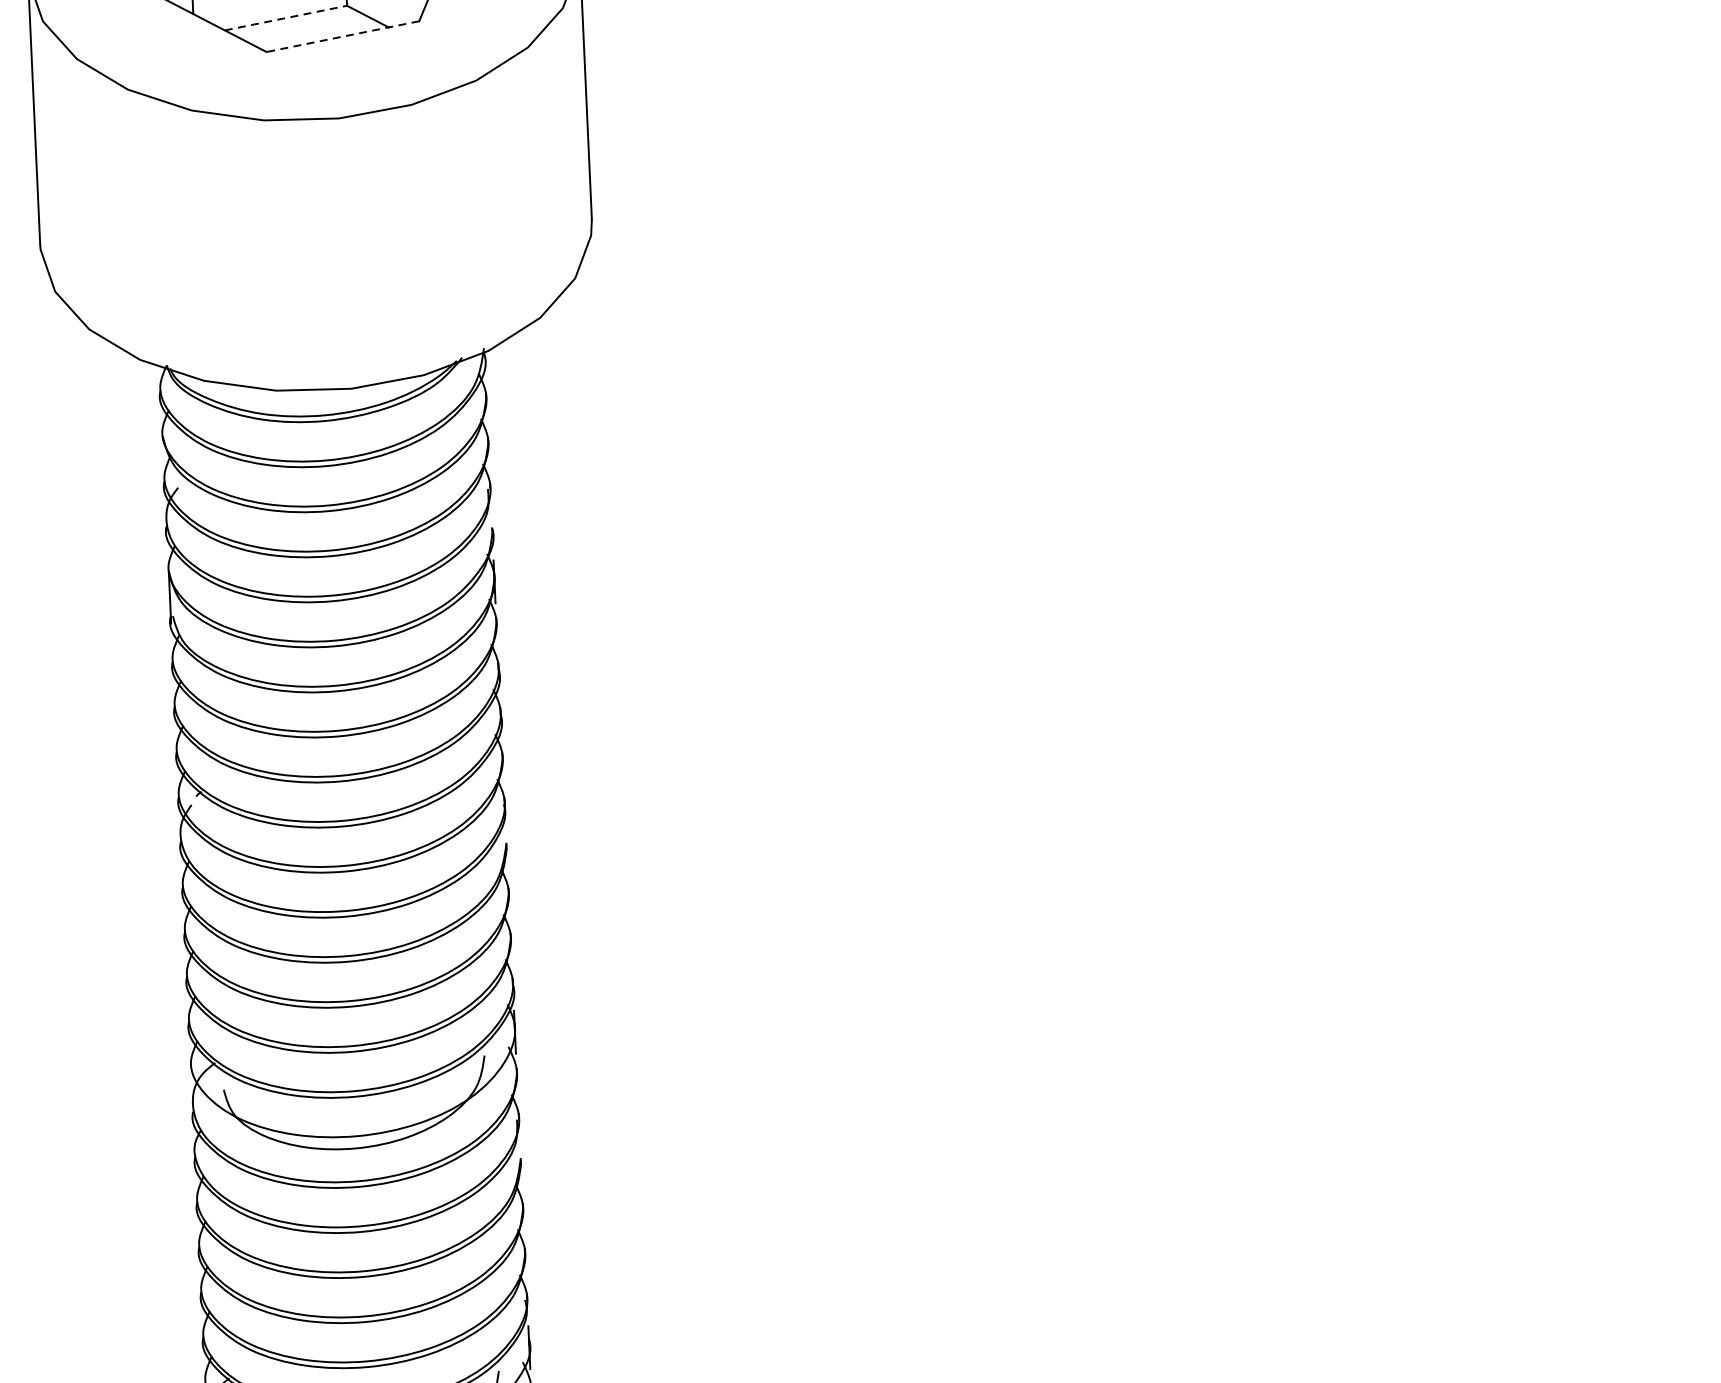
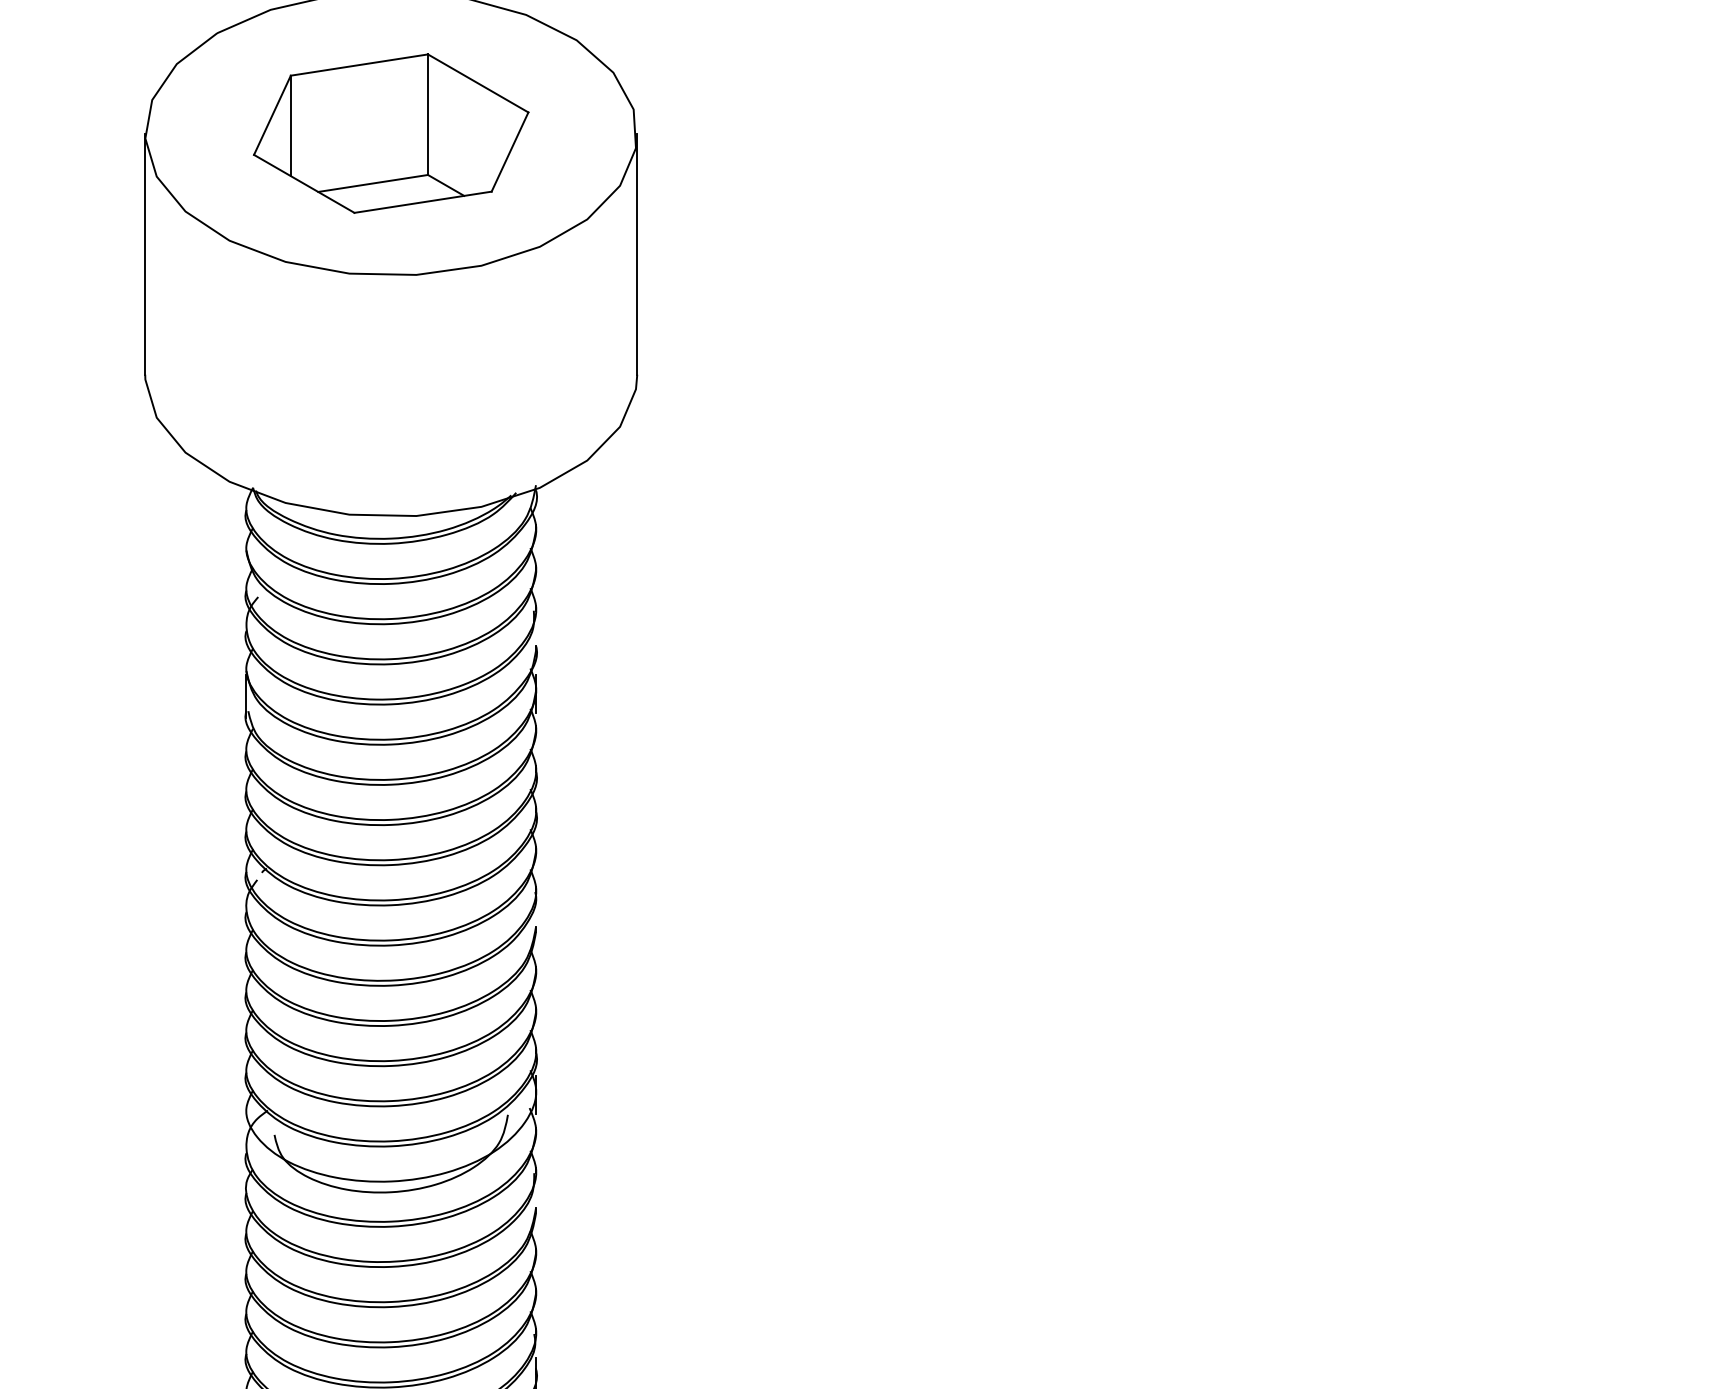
line: (286, 18) -> (373, 183), dashed -> solid
line: (342, 36) -> (422, 202), dashed -> solid

